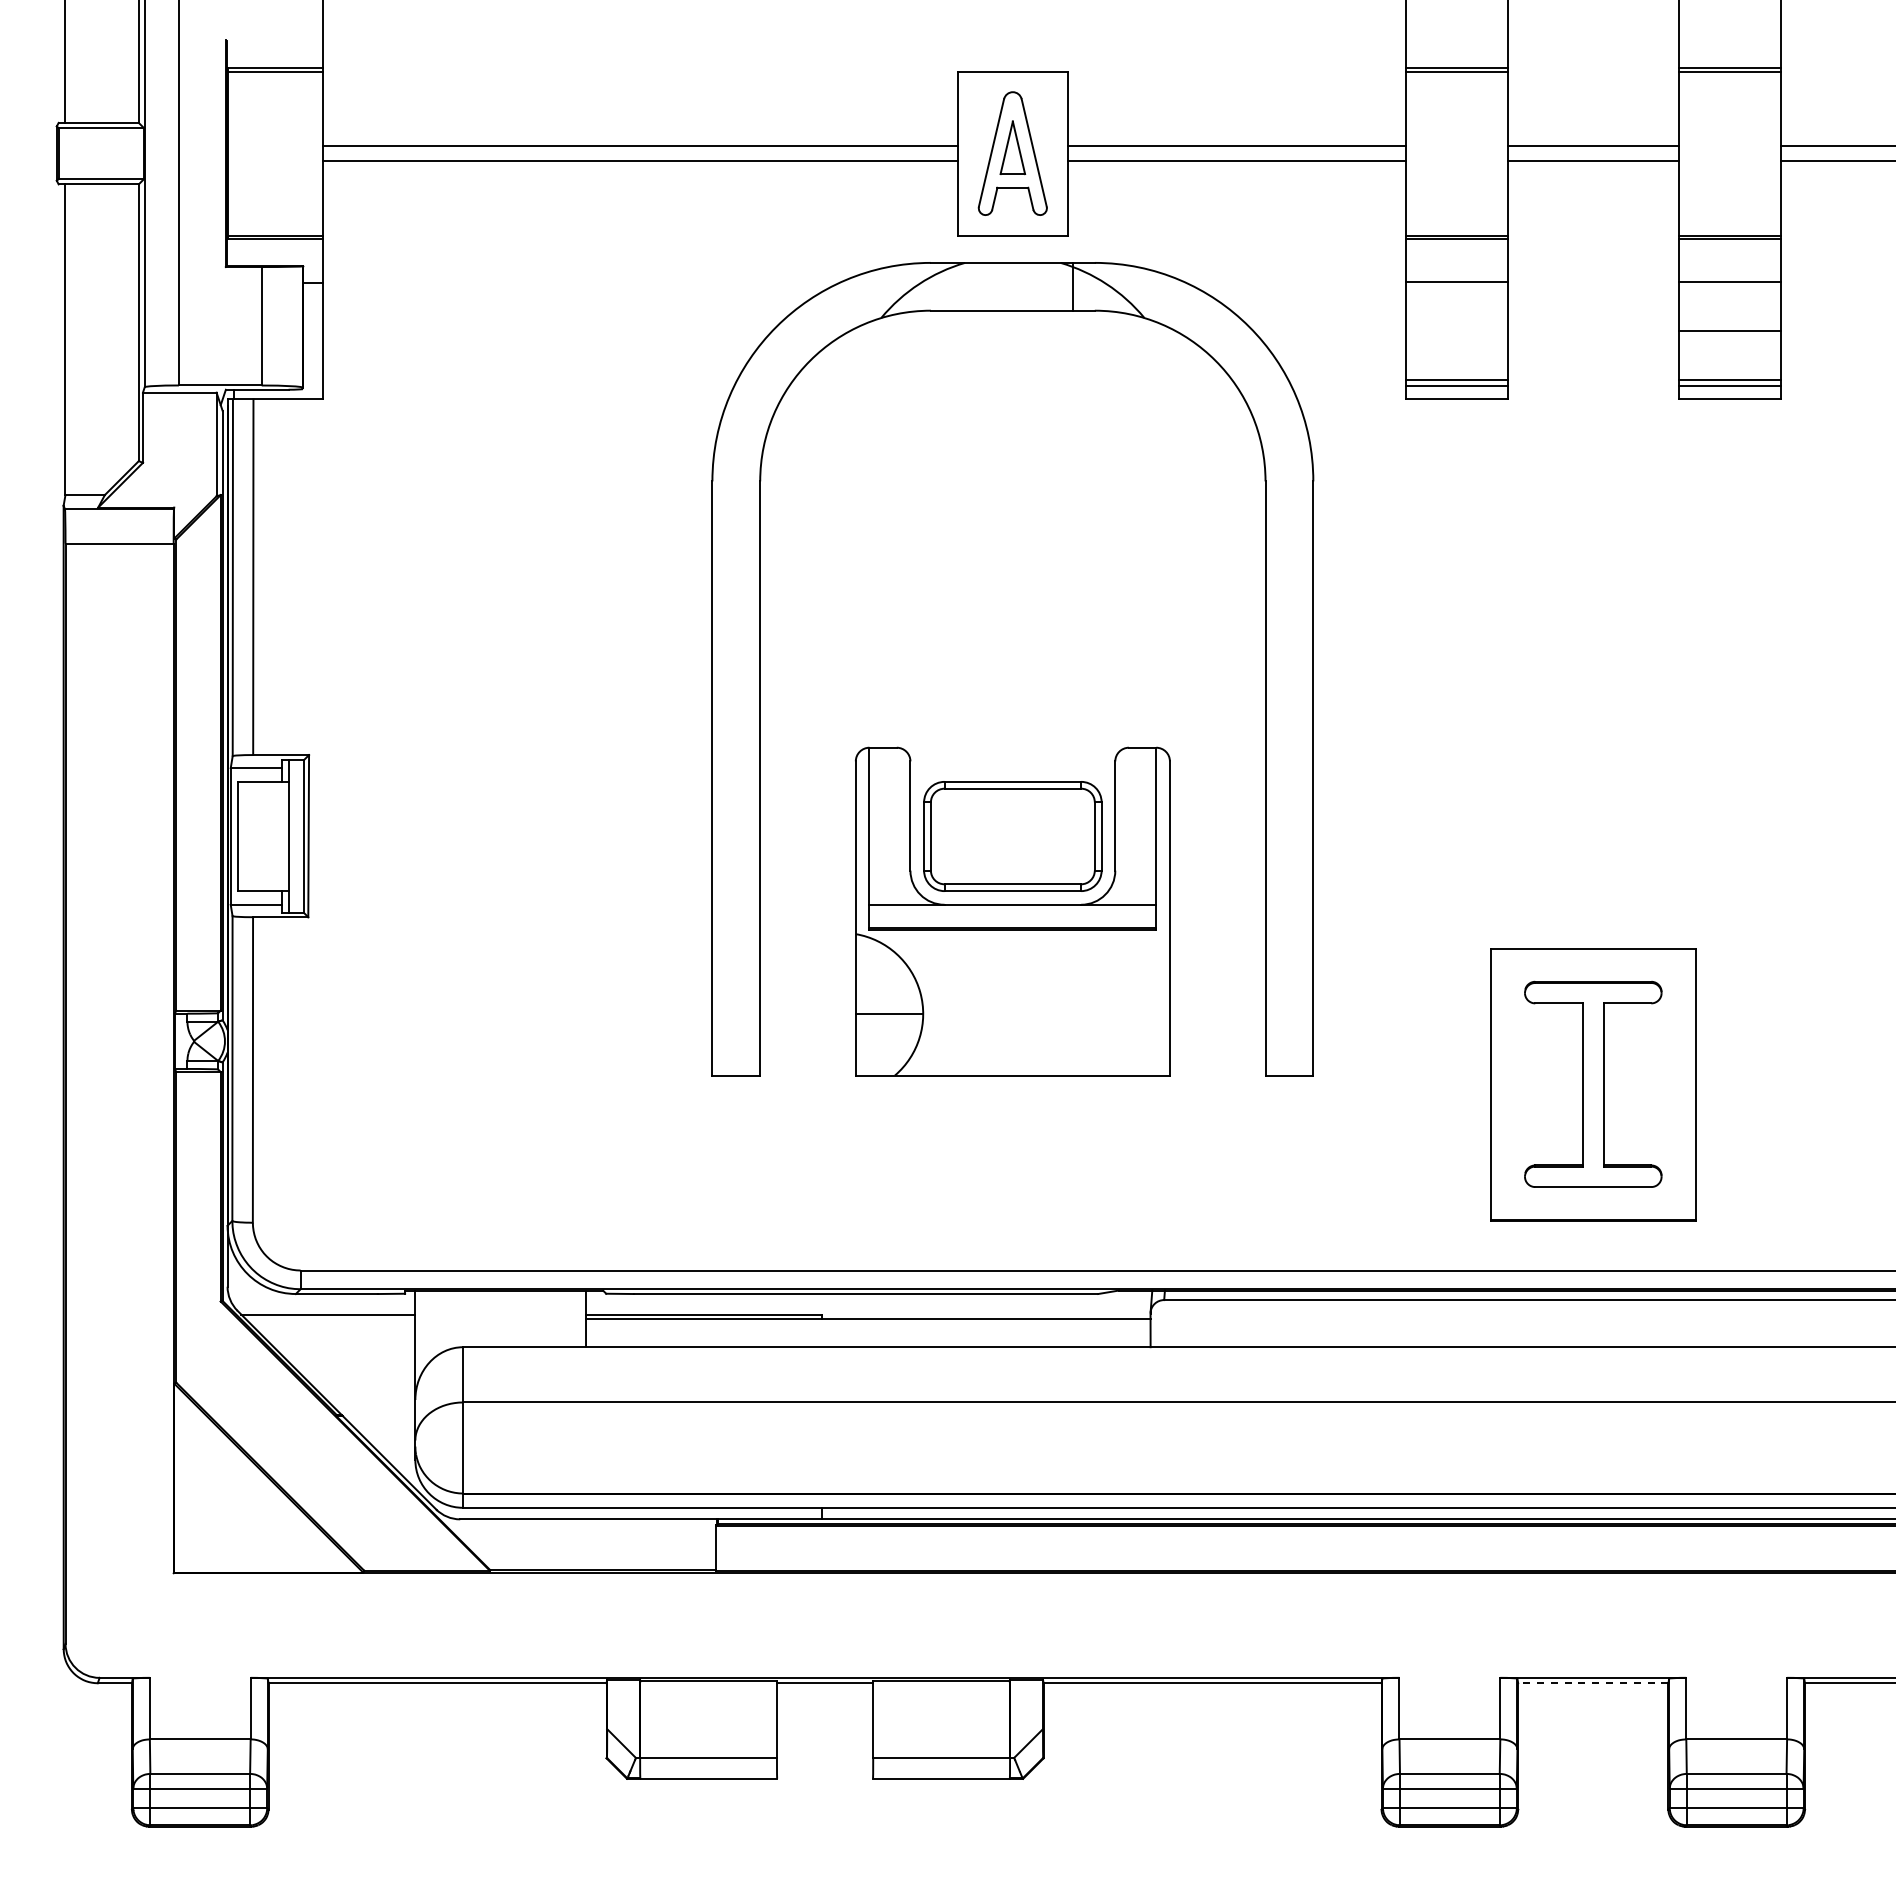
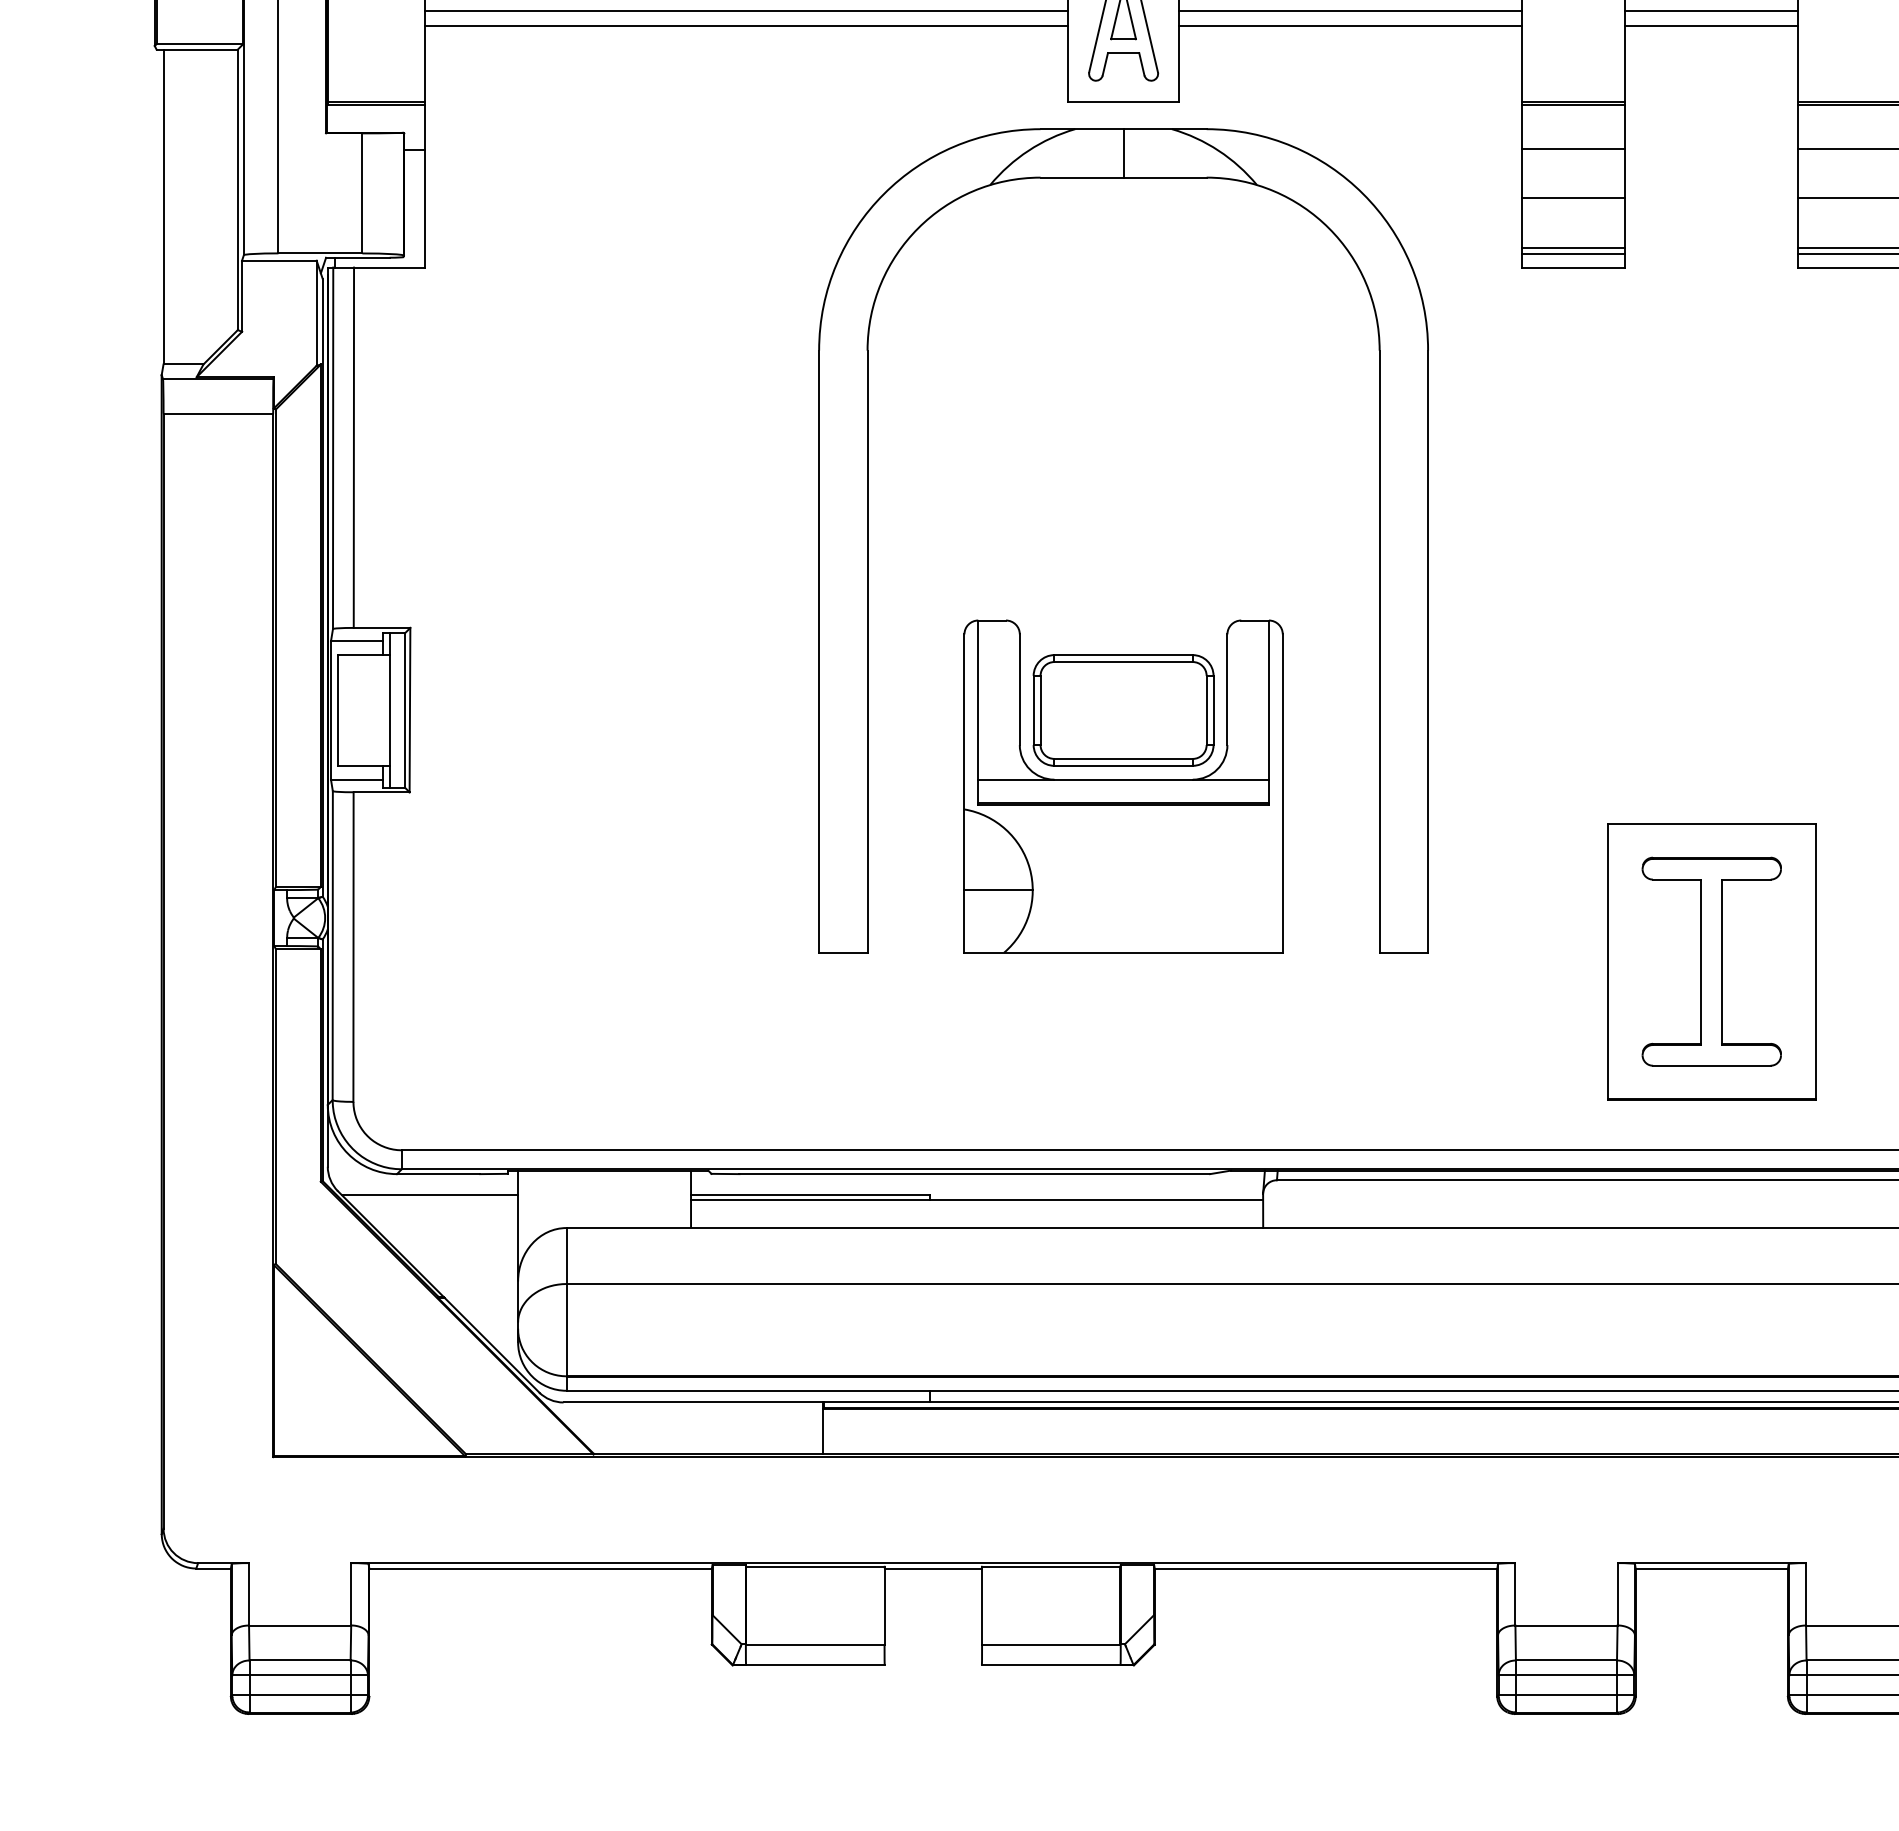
line: (1072, 286) -> (1123, 153), moved
line: (1456, 330) -> (1573, 197), added
line: (1592, 1683) -> (1711, 1568), dashed -> solid

